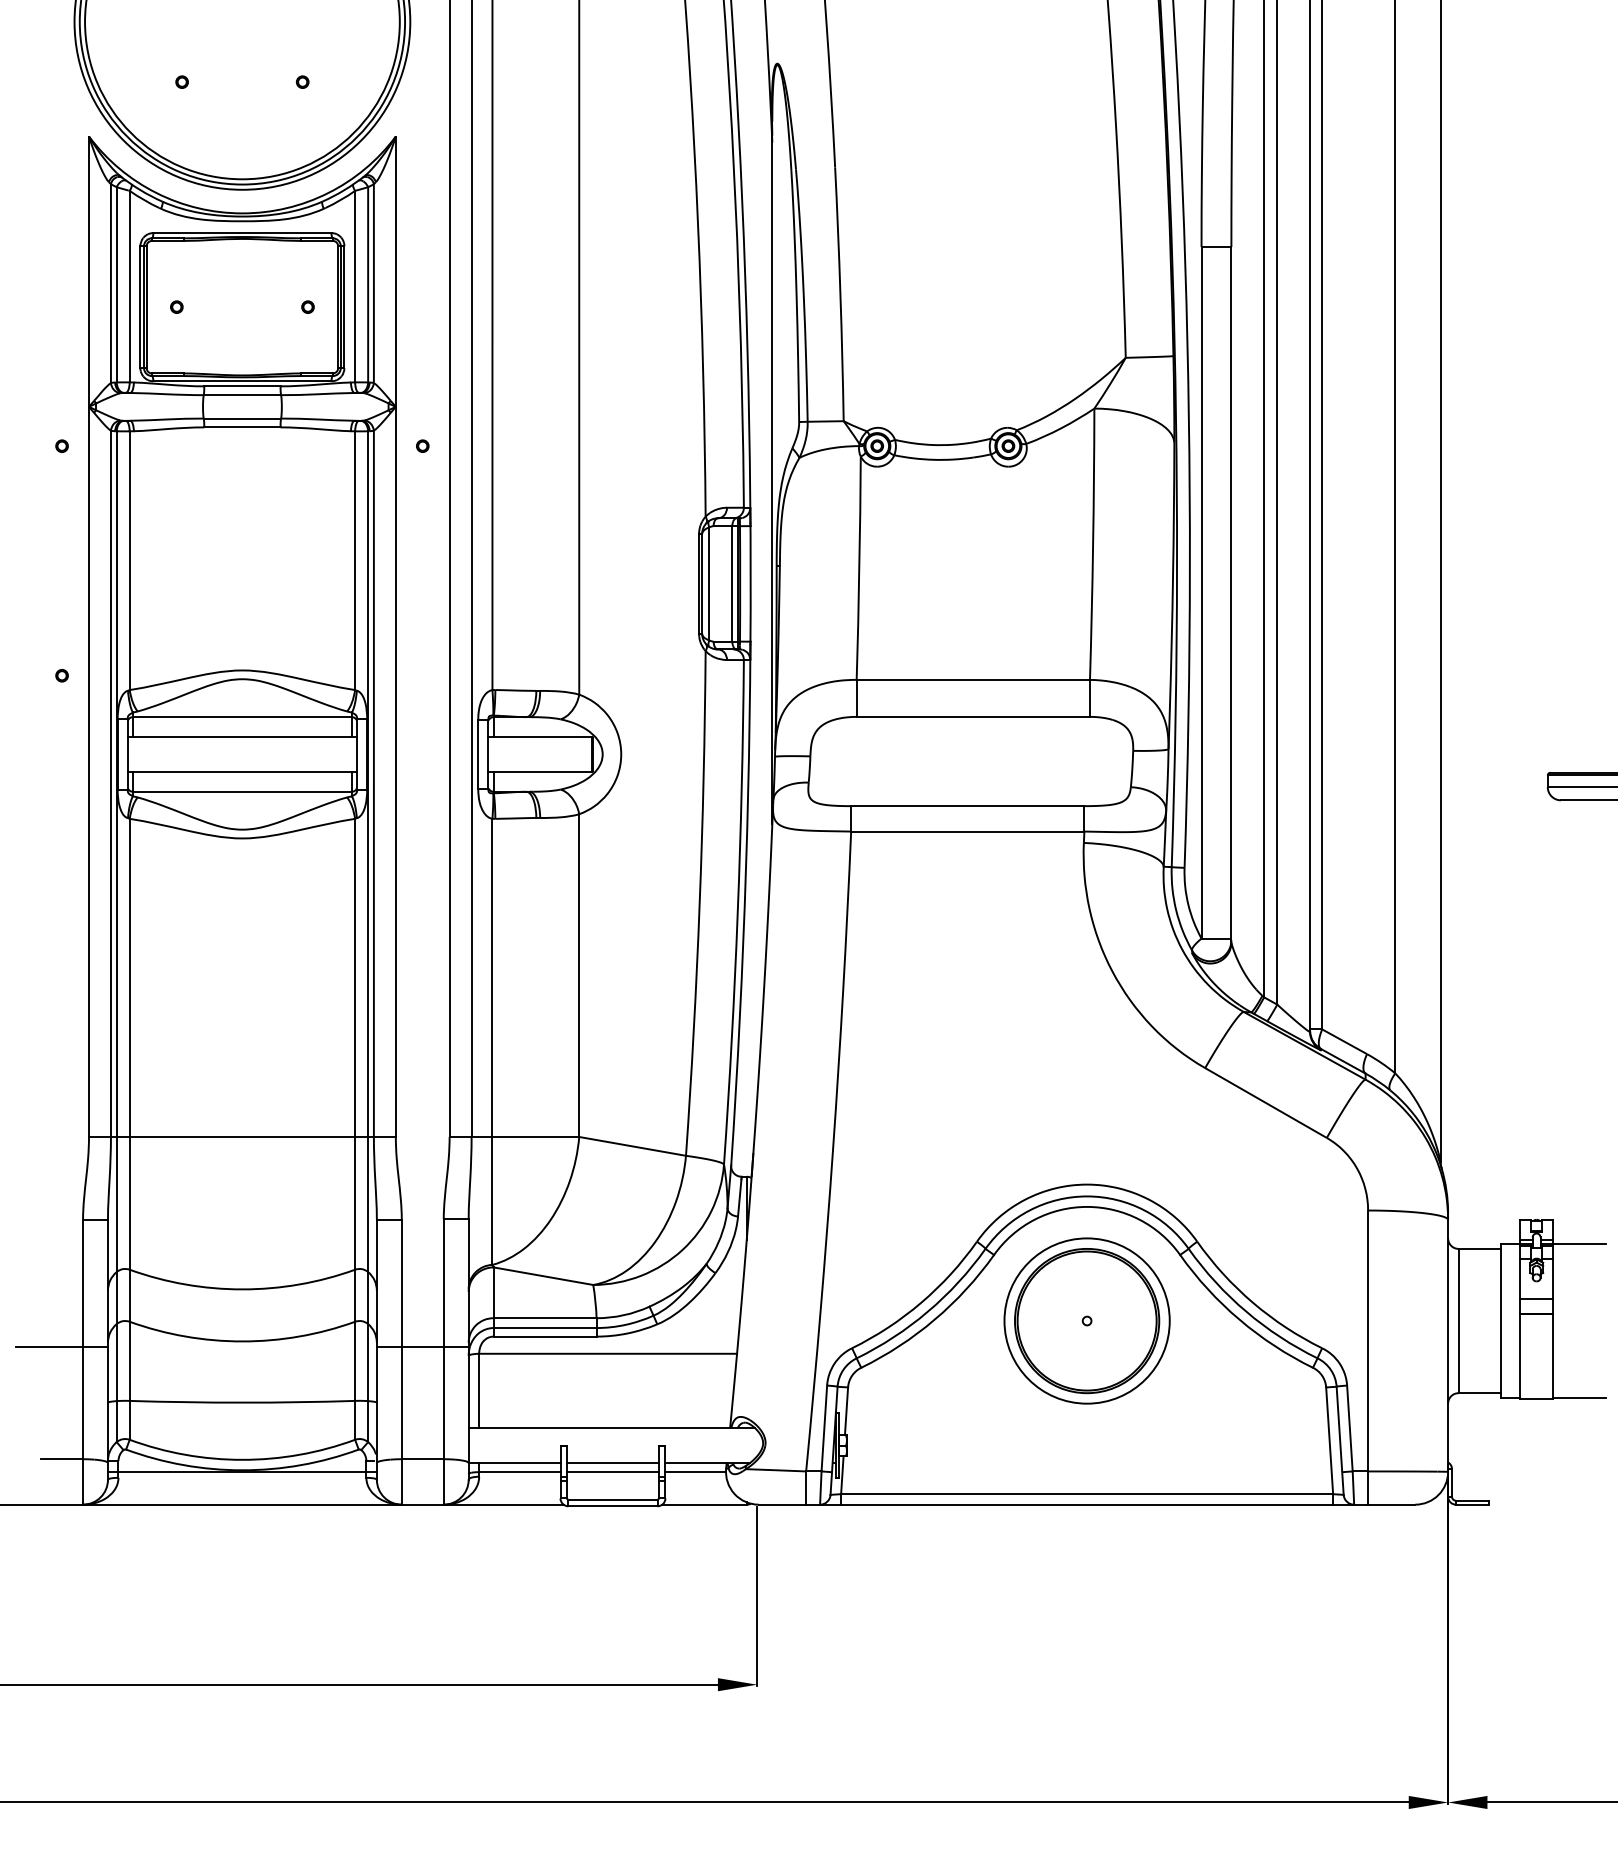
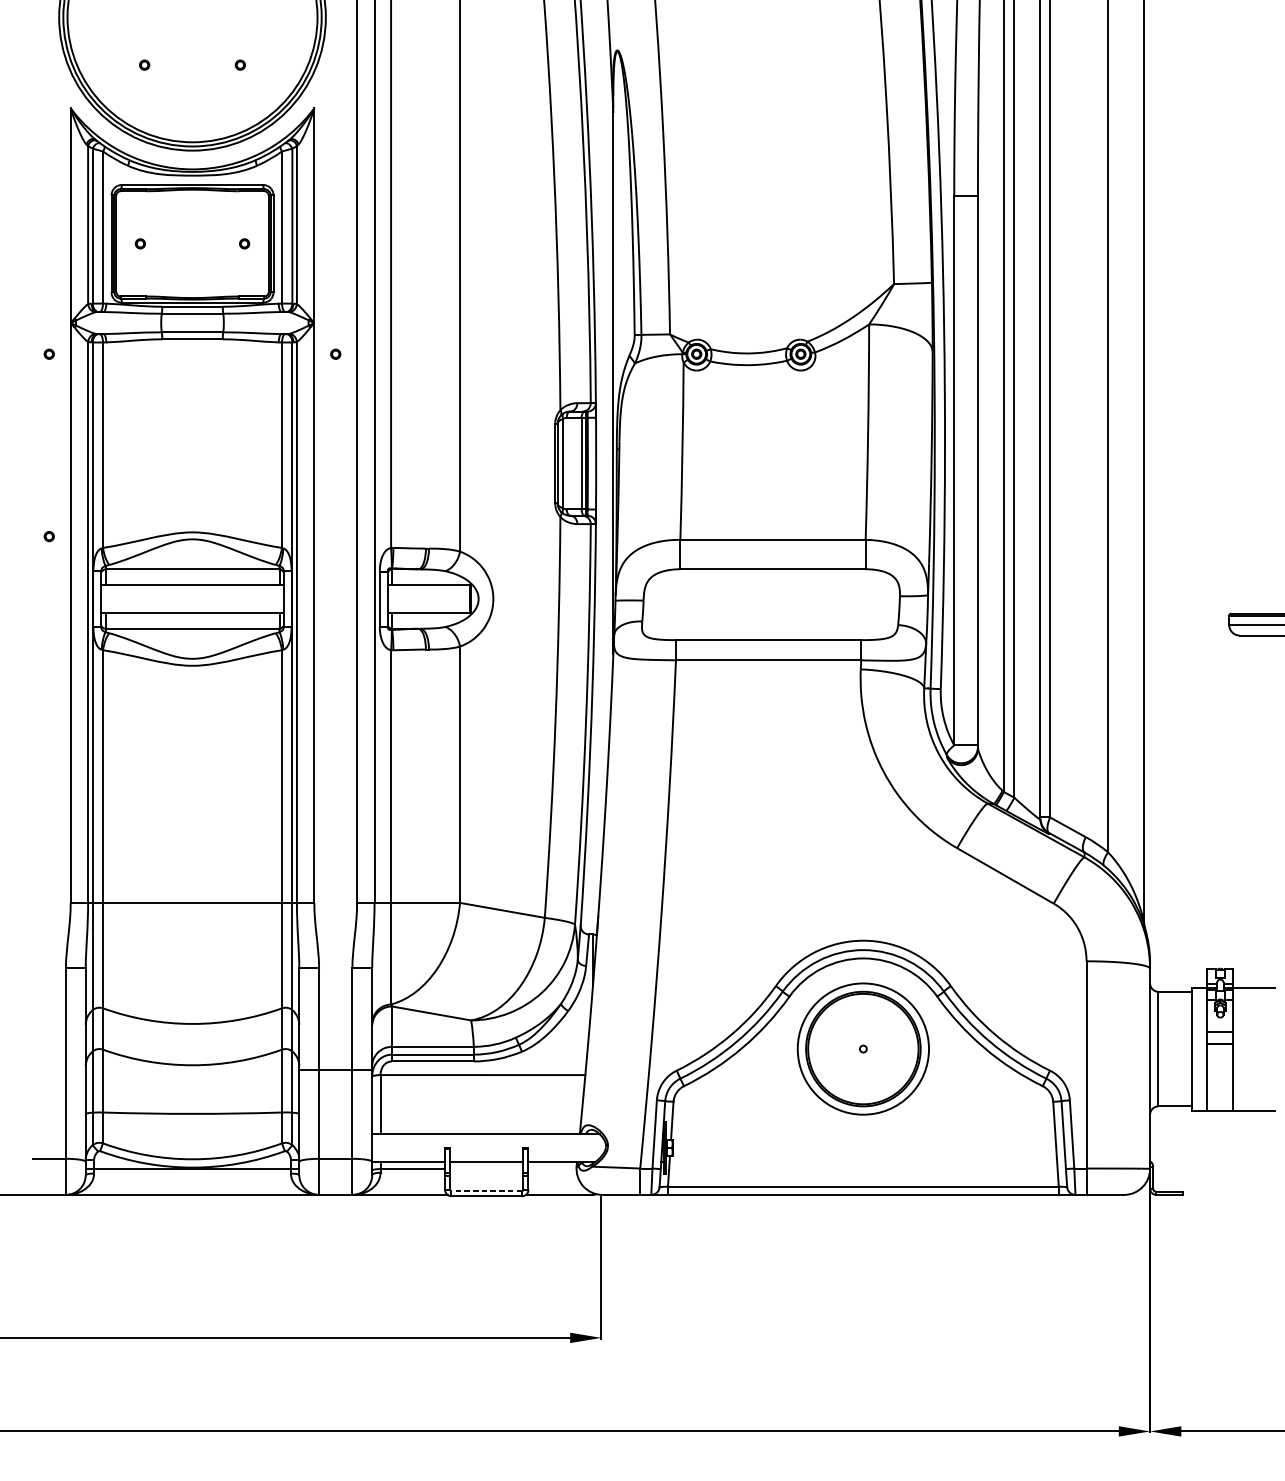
line: (61, 1347) -> (48, 1070), removed
line: (612, 1472) -> (486, 1169), removed
line: (695, 1472) -> (552, 1169), removed
line: (612, 1499) -> (486, 1190), solid -> dashed

